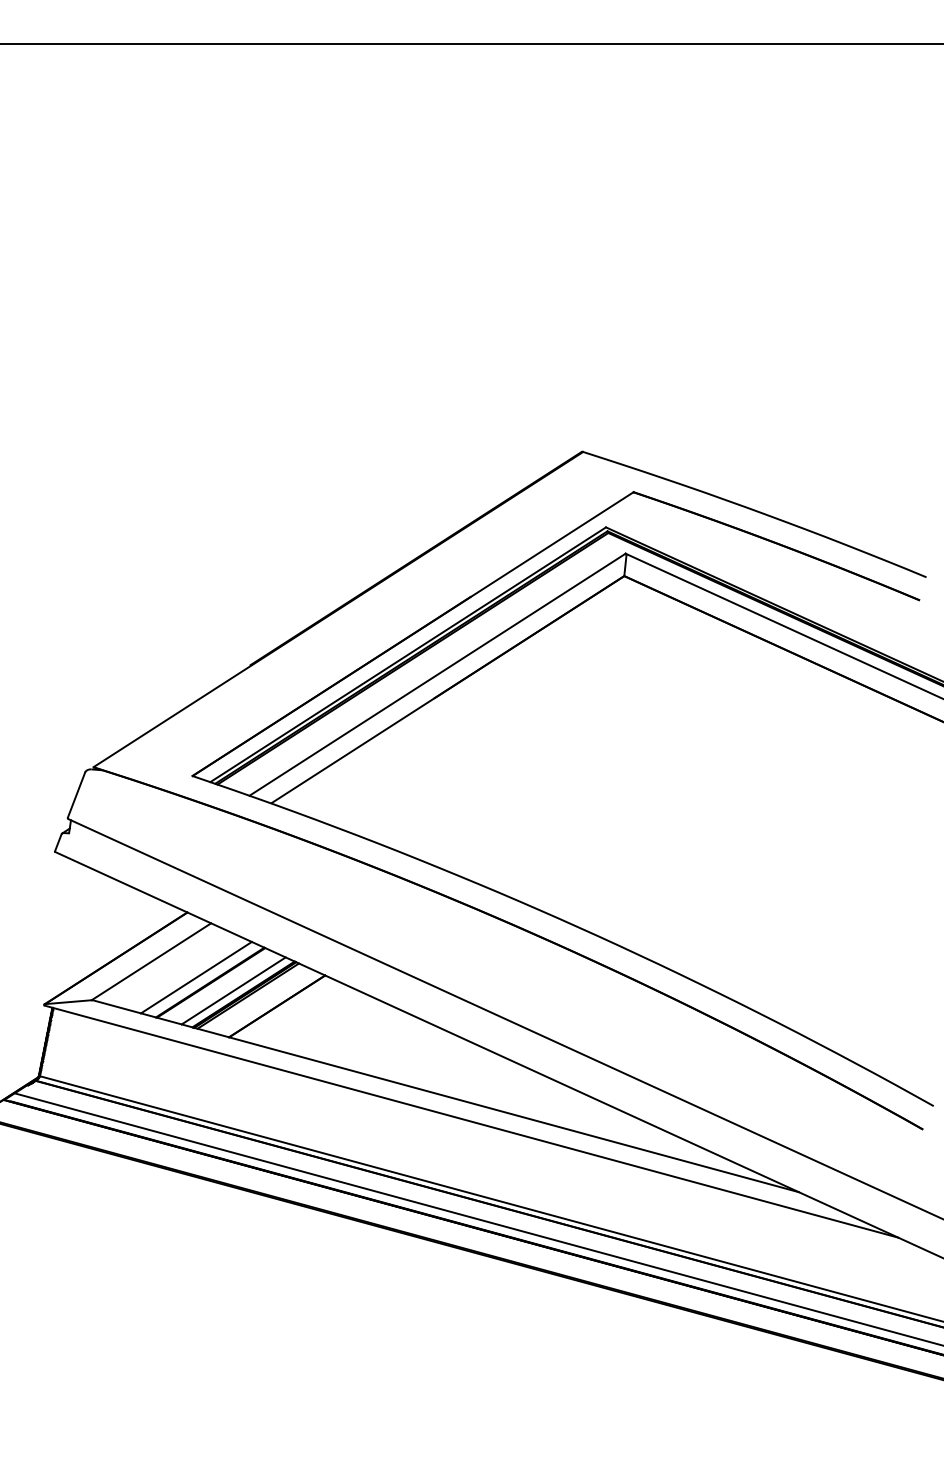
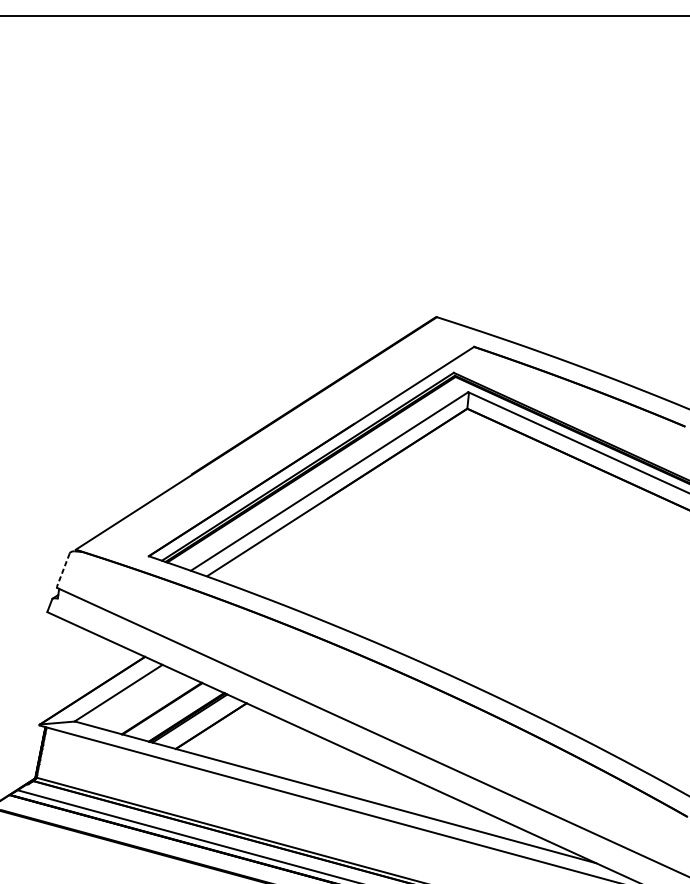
line: (76, 795) -> (63, 570), solid -> dashed
line: (195, 977) -> (151, 704), removed
line: (233, 990) -> (179, 714), removed

